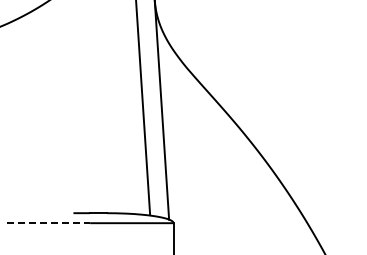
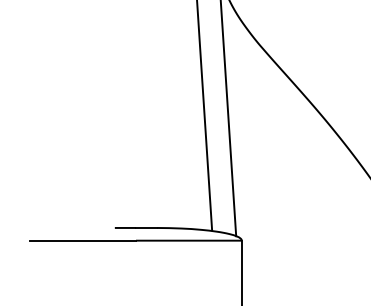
line: (48, 223) -> (83, 241), dashed -> solid

